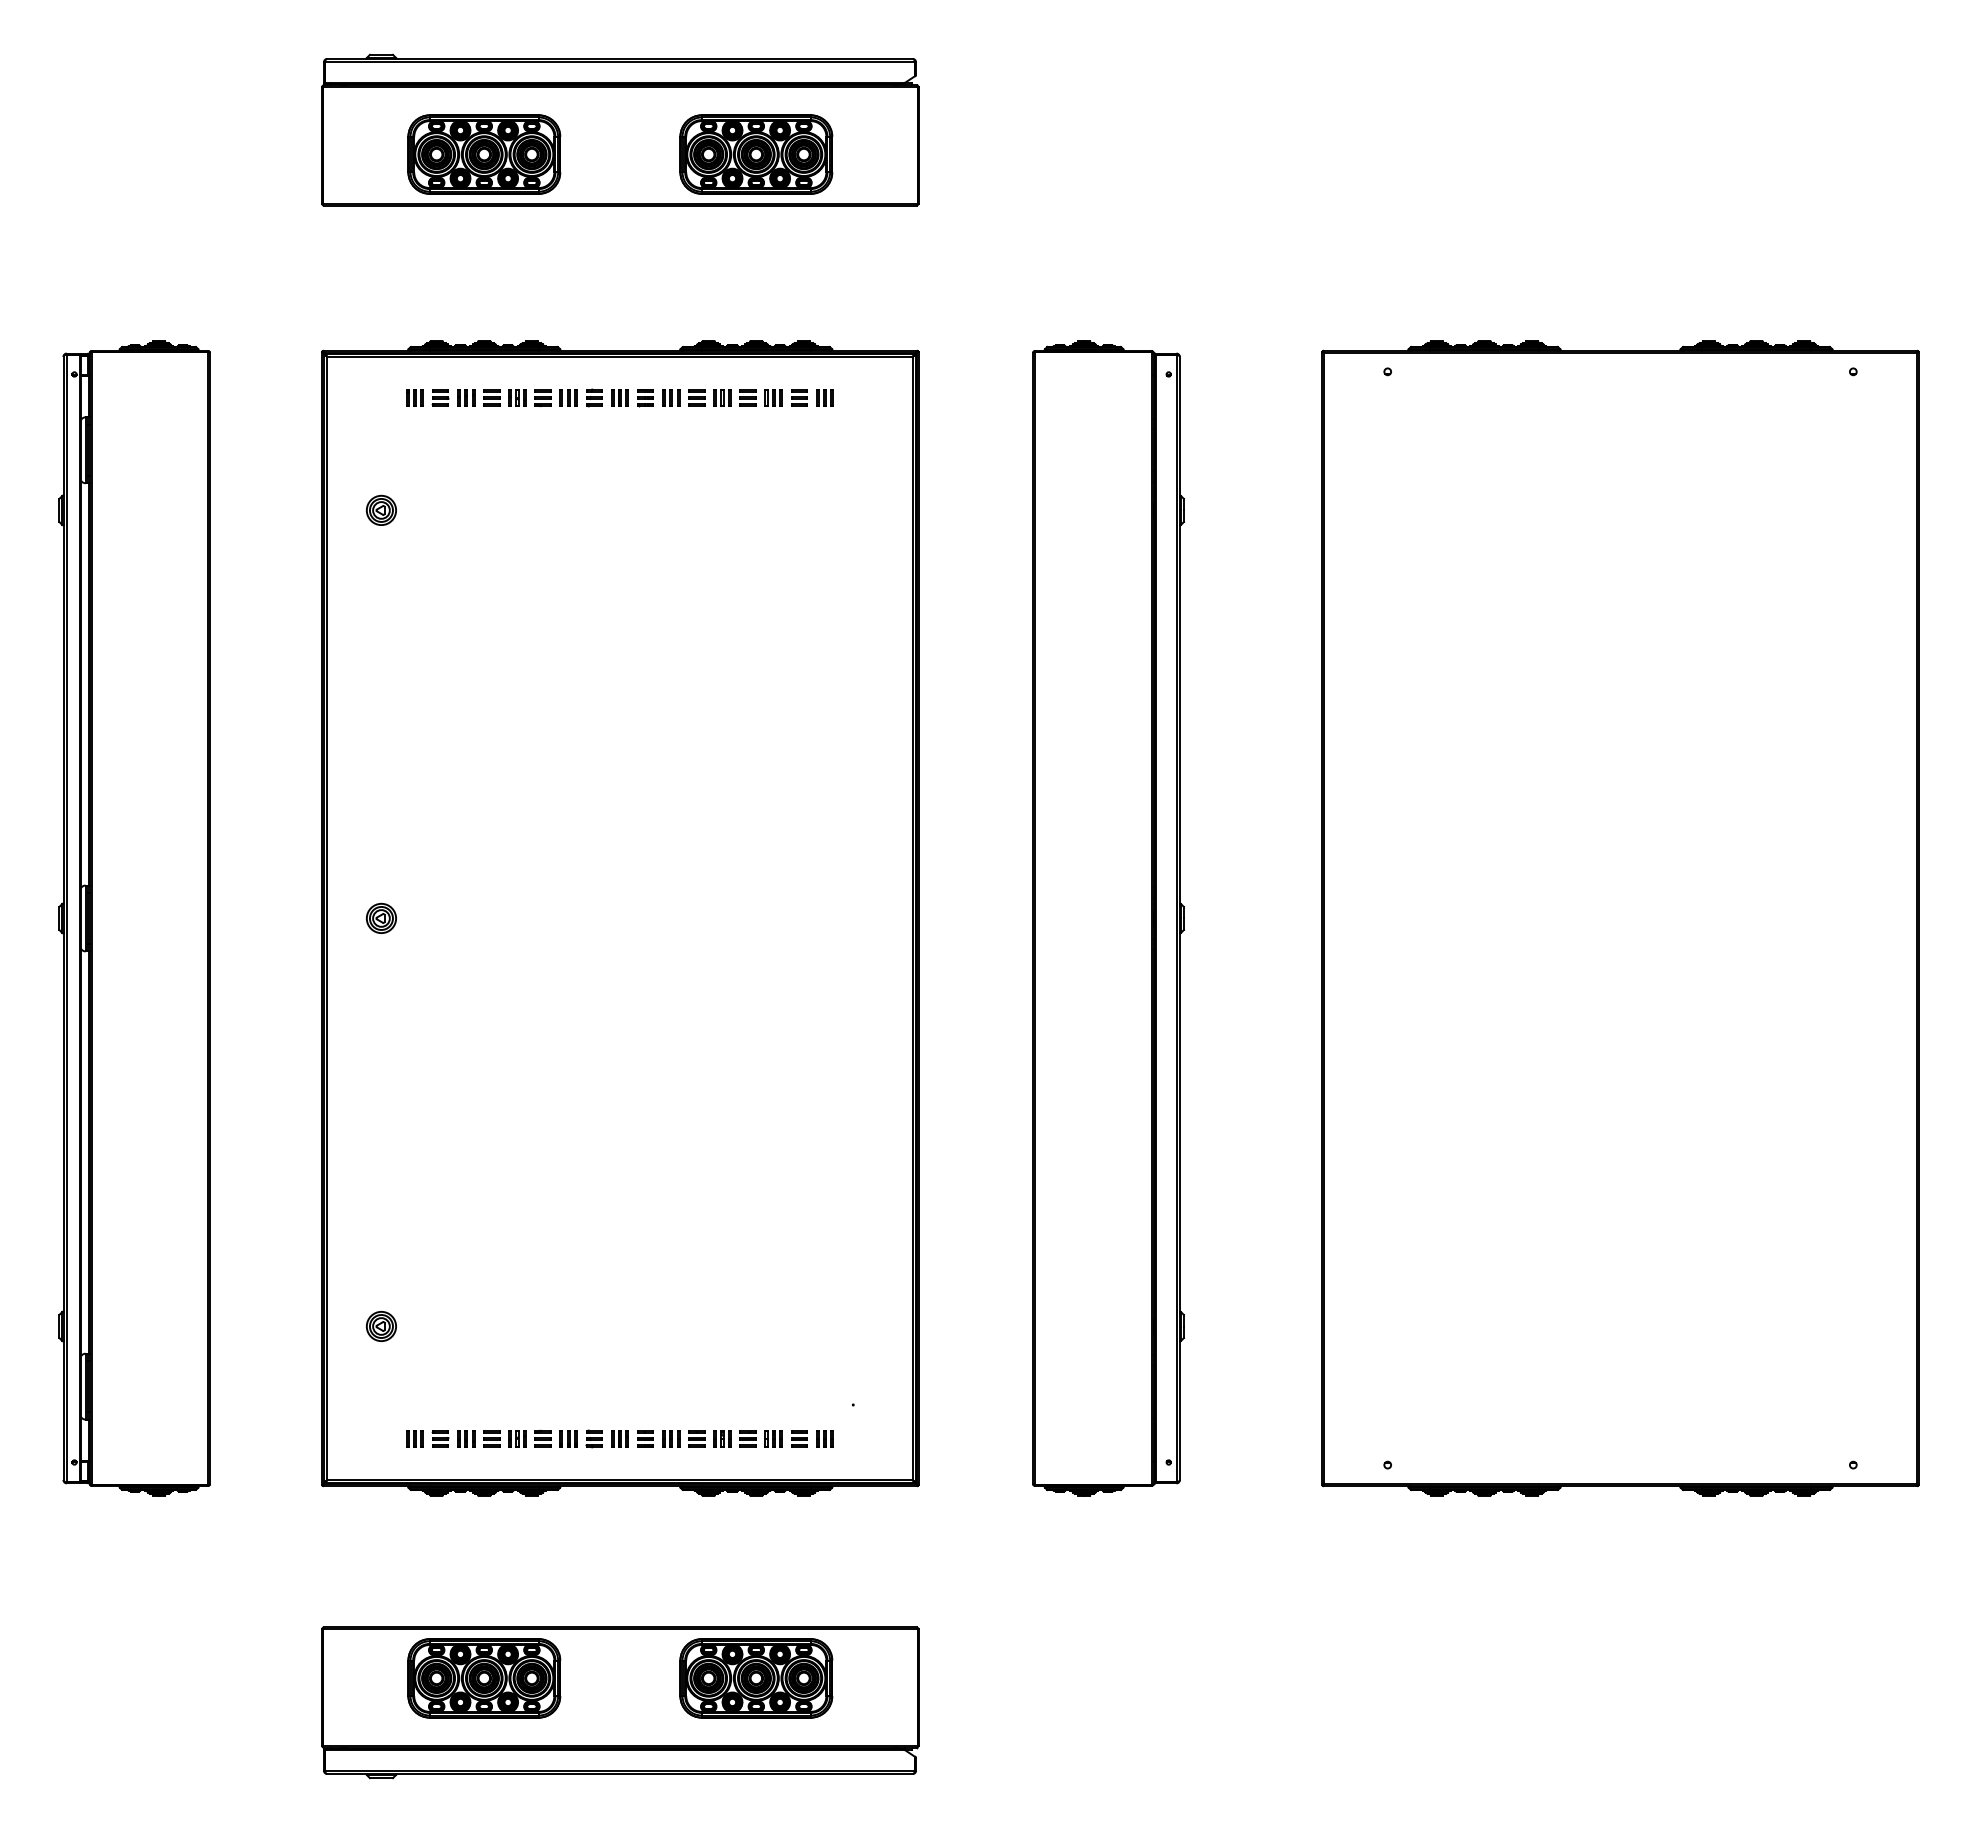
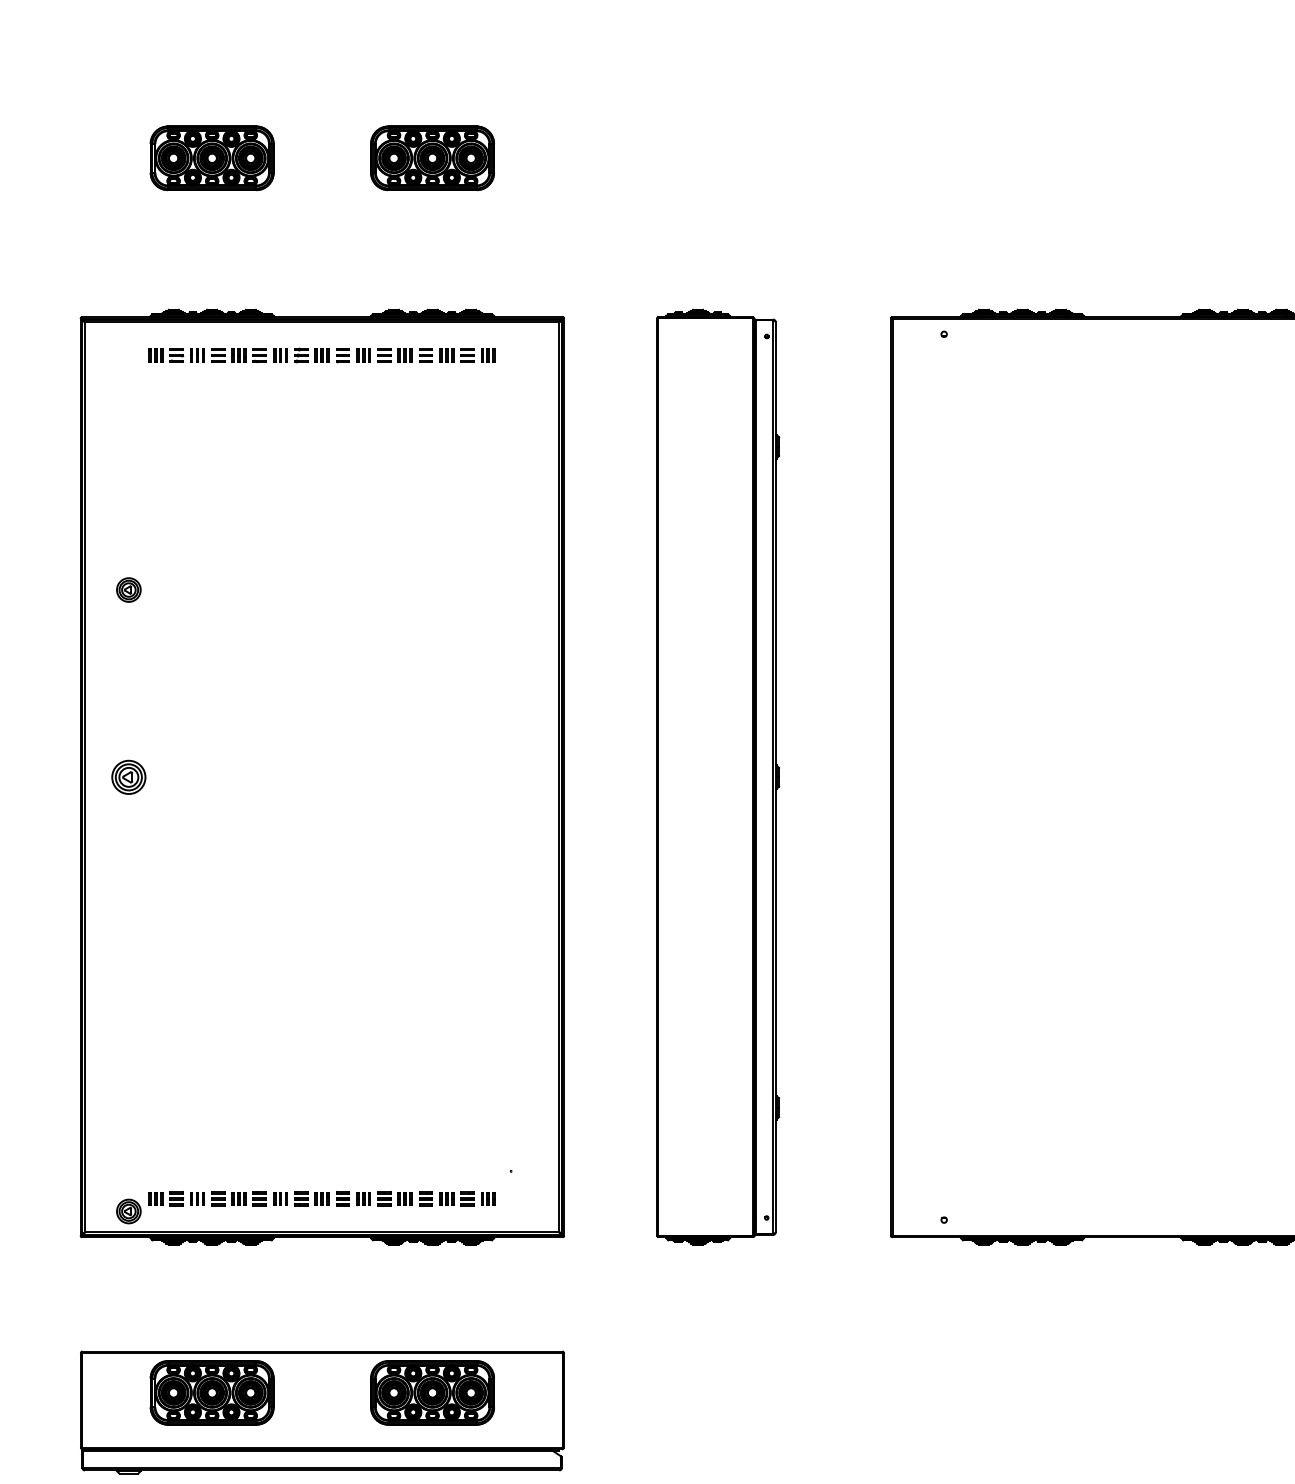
part: (620, 129) -> (322, 138), removed
part: (380, 509) -> (128, 589), moved
part: (381, 917) -> (128, 776), size x1.4
part: (381, 1326) -> (128, 1211), moved

